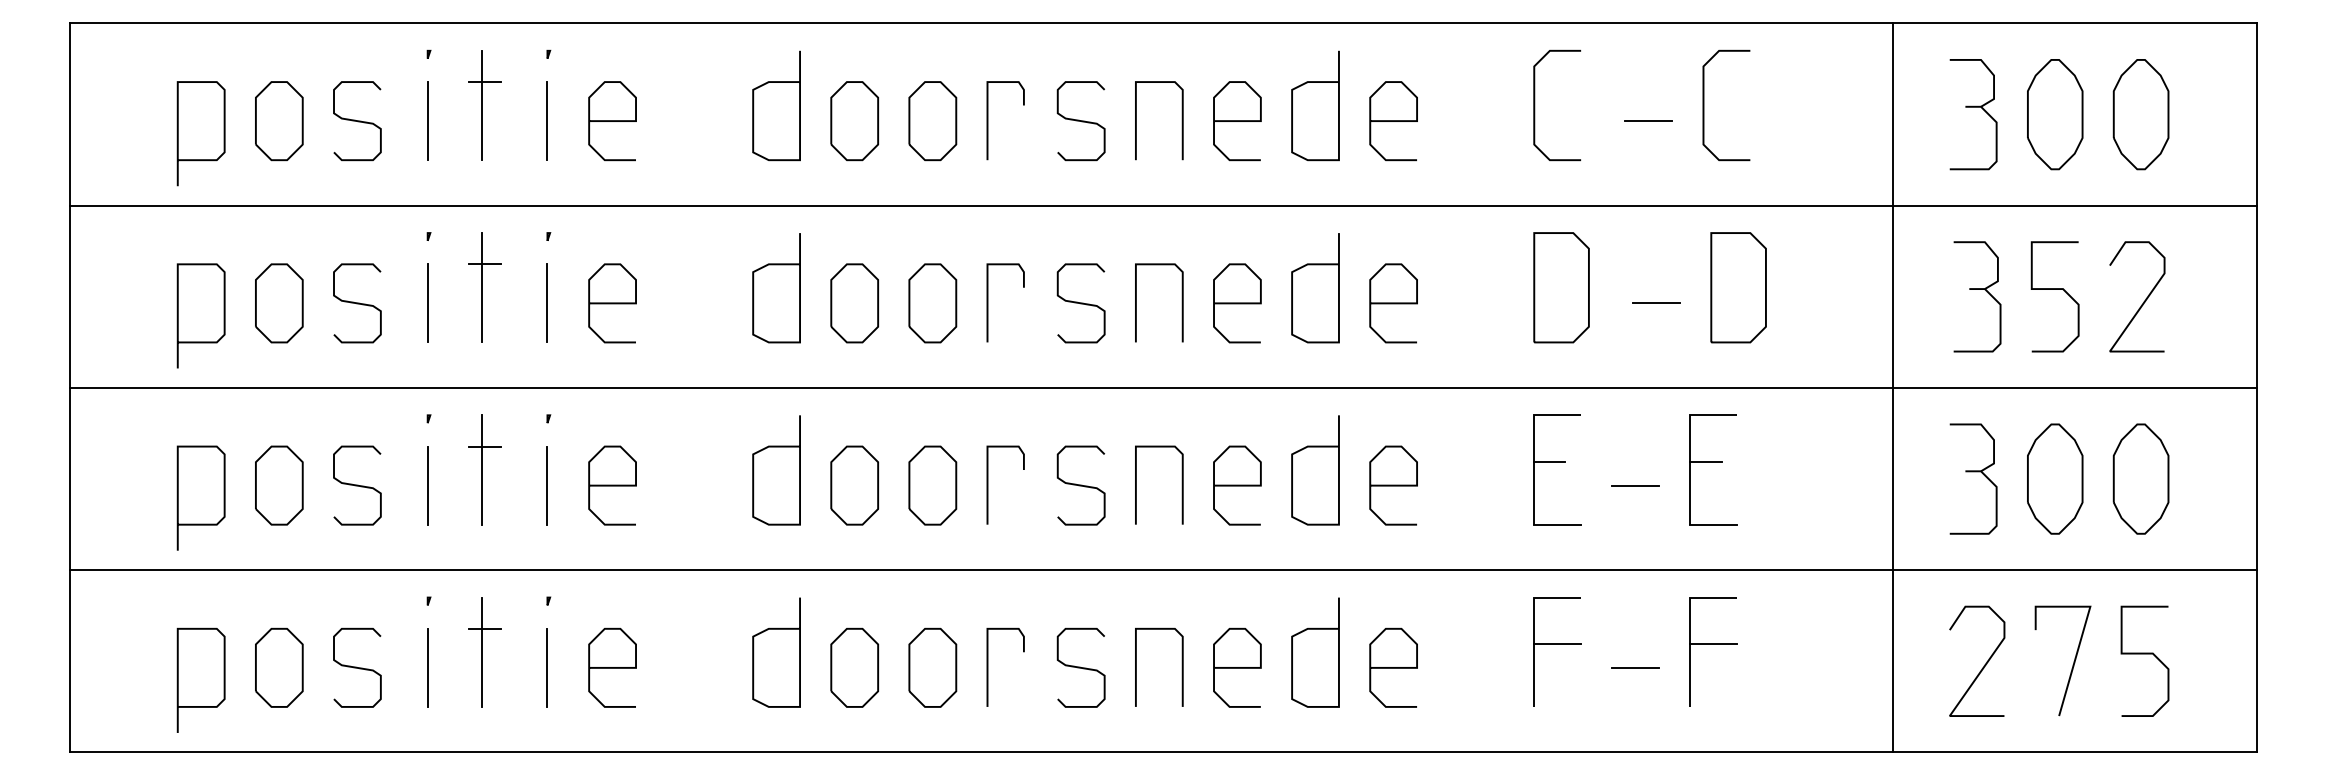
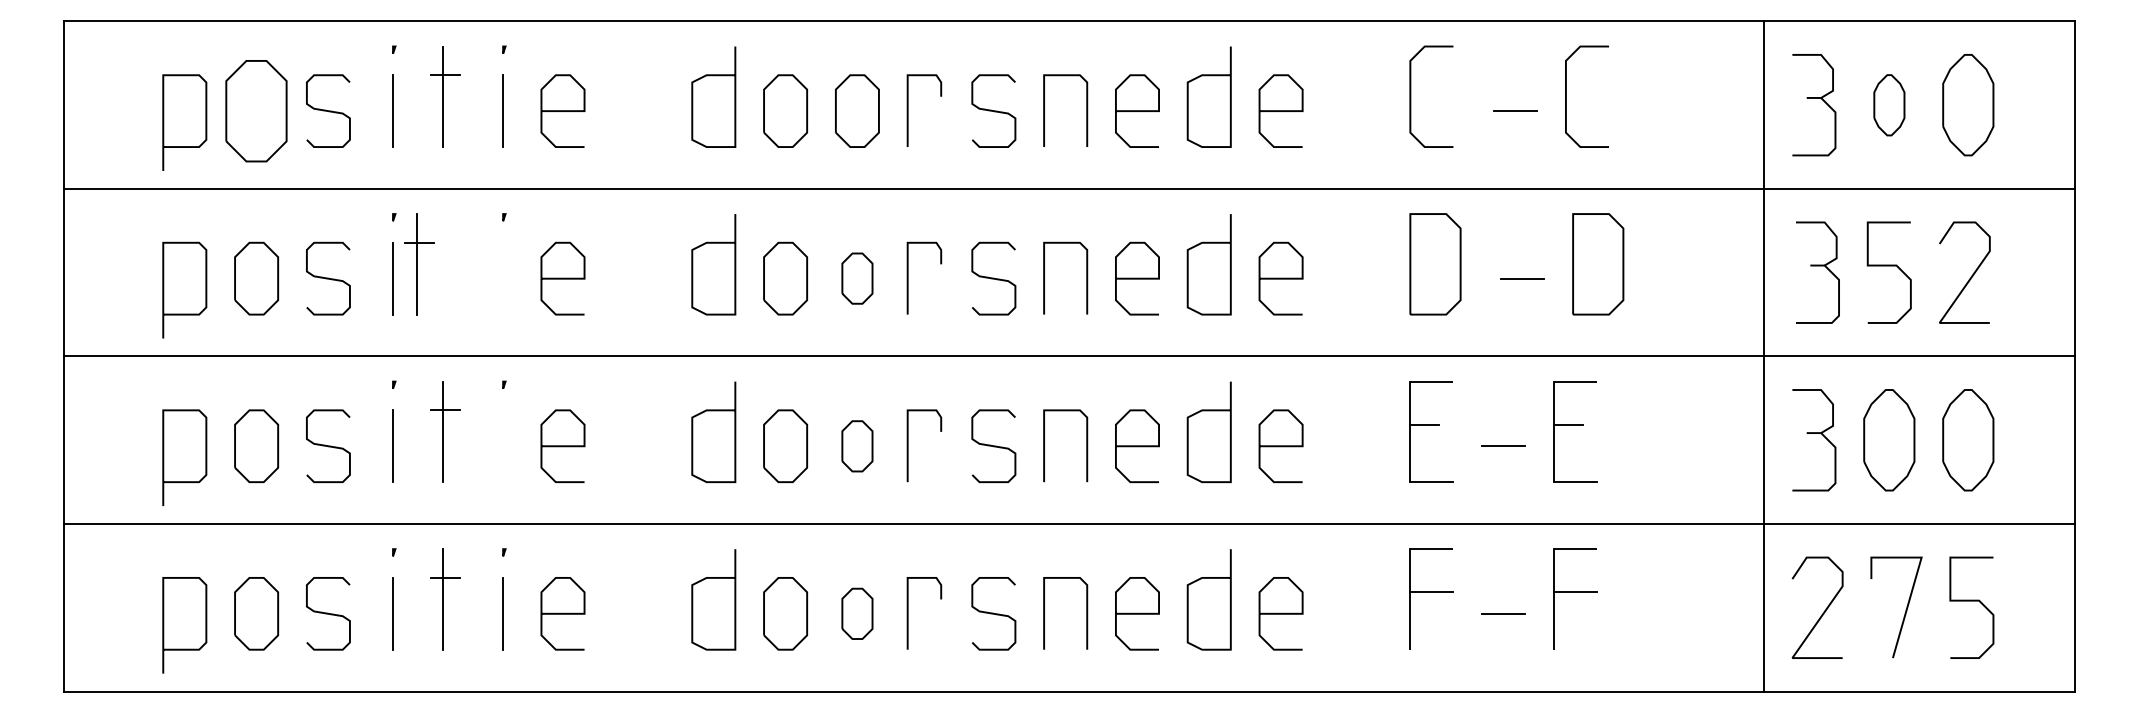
part: (2055, 114) -> (1889, 105), size x0.6
part: (279, 120) -> (256, 110), size x1.4
part: (484, 287) -> (419, 264), moved
line: (547, 303) -> (503, 278), removed
part: (932, 303) -> (857, 278), size x0.7
line: (1892, 388) -> (1763, 356), moved
line: (547, 485) -> (503, 446), removed
part: (932, 485) -> (857, 446), size x0.7
part: (932, 667) -> (857, 613), size x0.7

